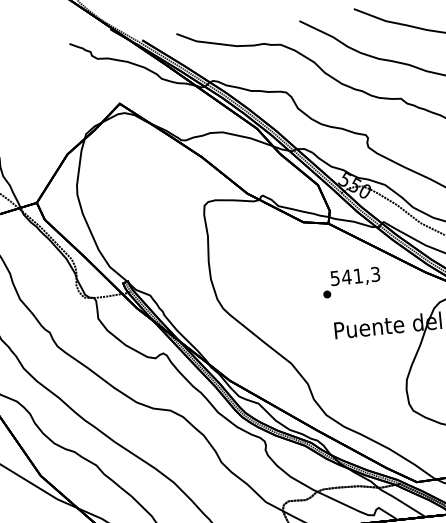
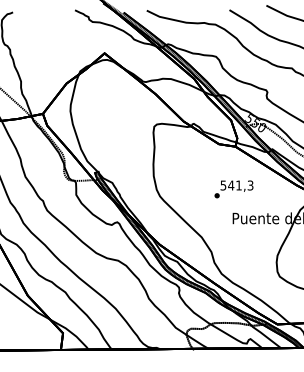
text: (350, 282) -> (233, 189), moved

